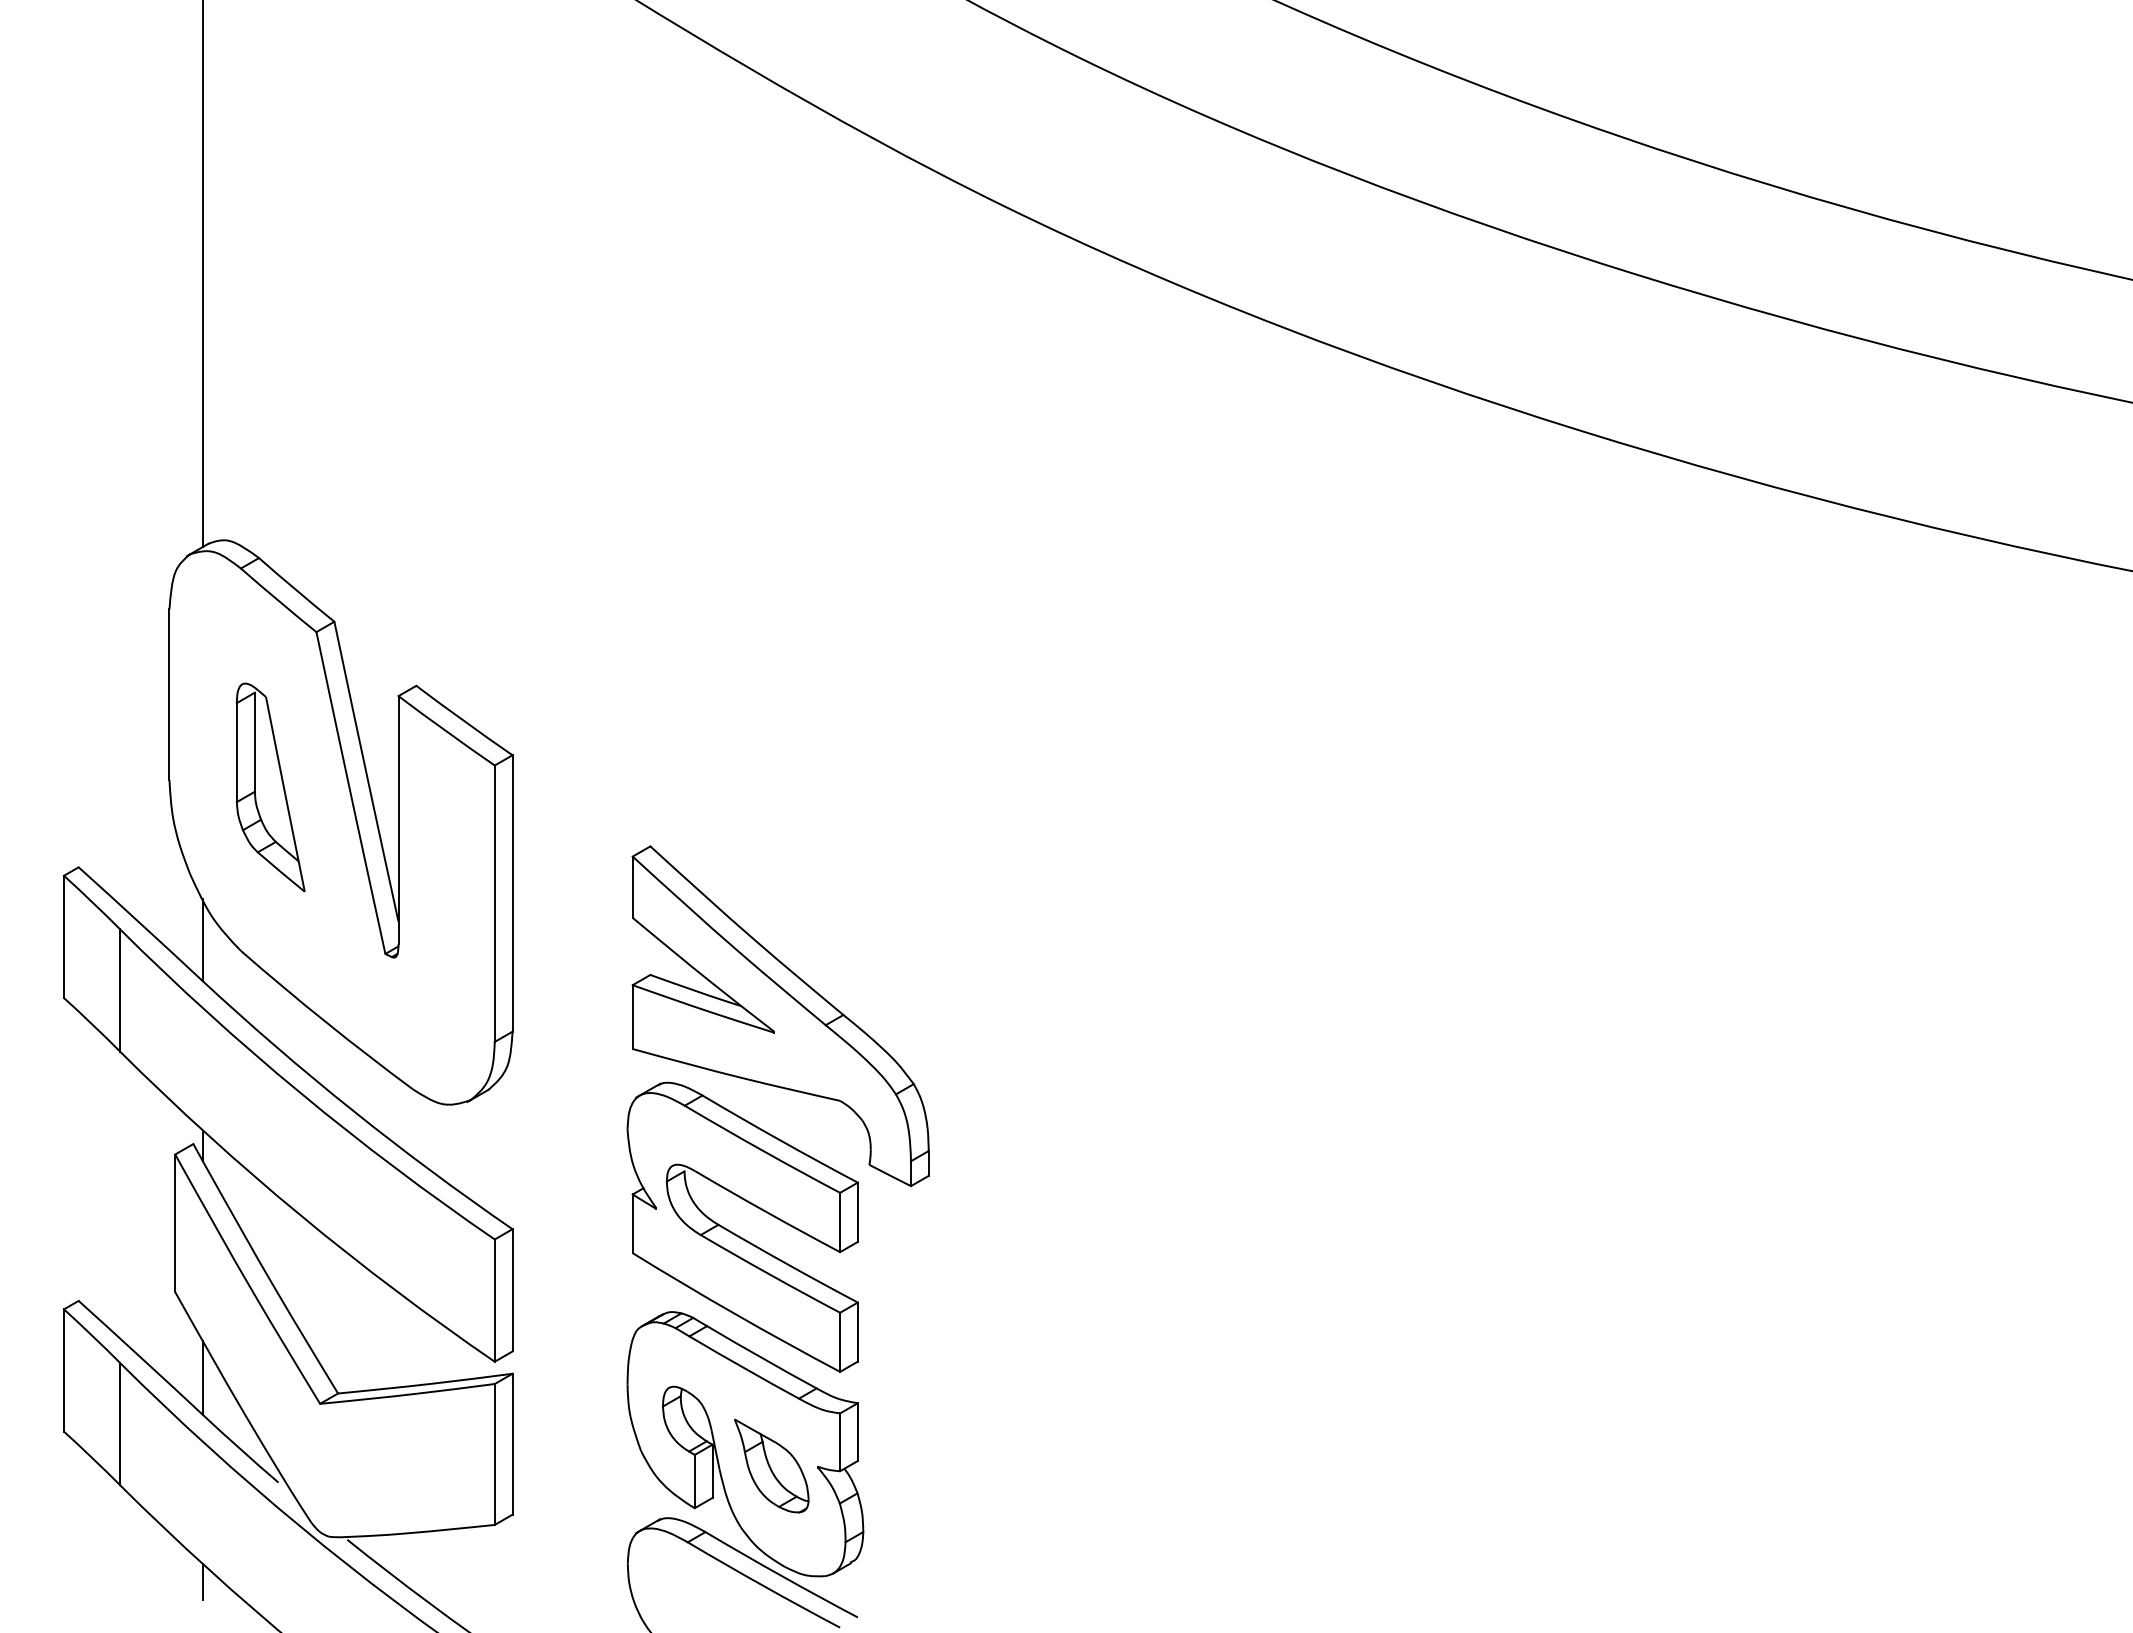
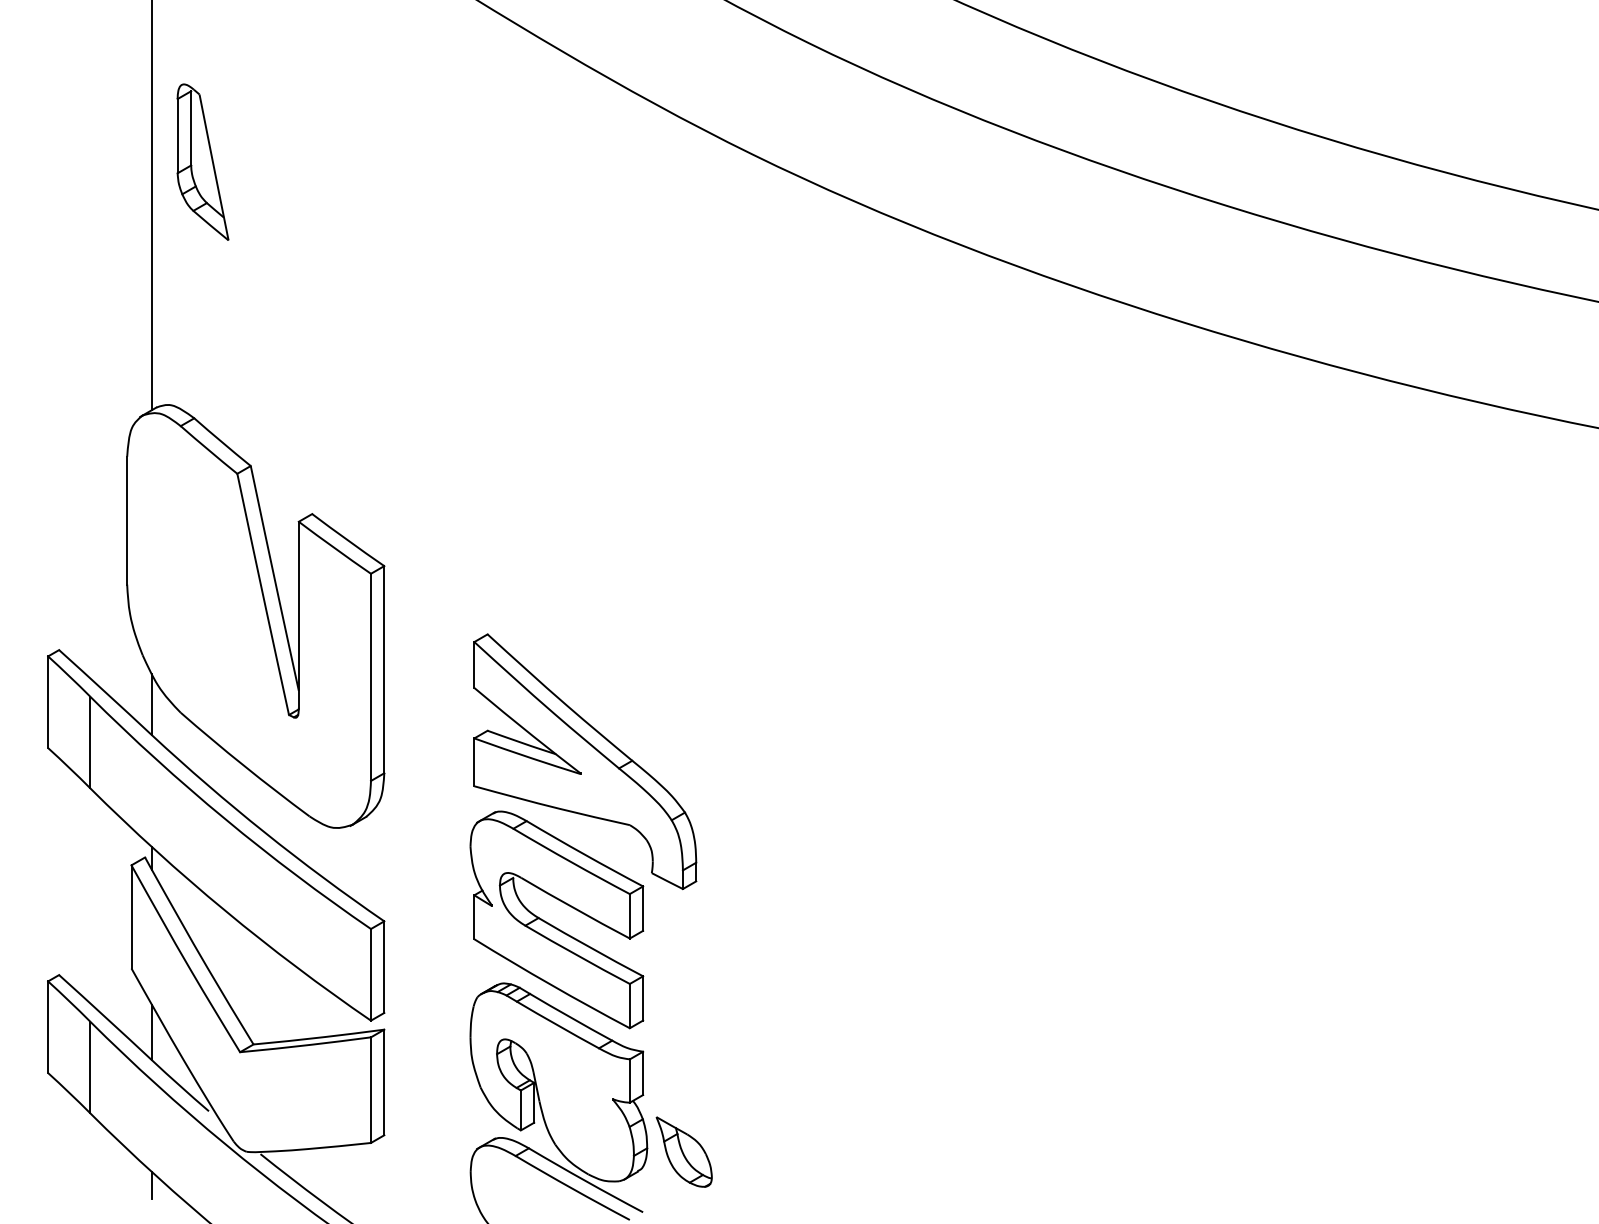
part: (270, 787) -> (202, 162), moved
part: (771, 1465) -> (684, 1151), moved

